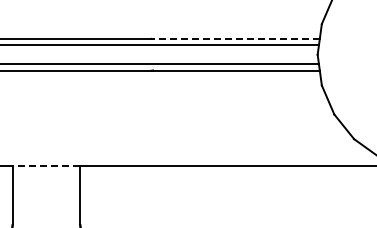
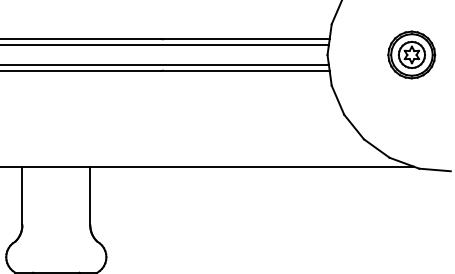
line: (235, 39) -> (245, 39), dashed -> solid
line: (46, 166) -> (56, 166), dashed -> solid

